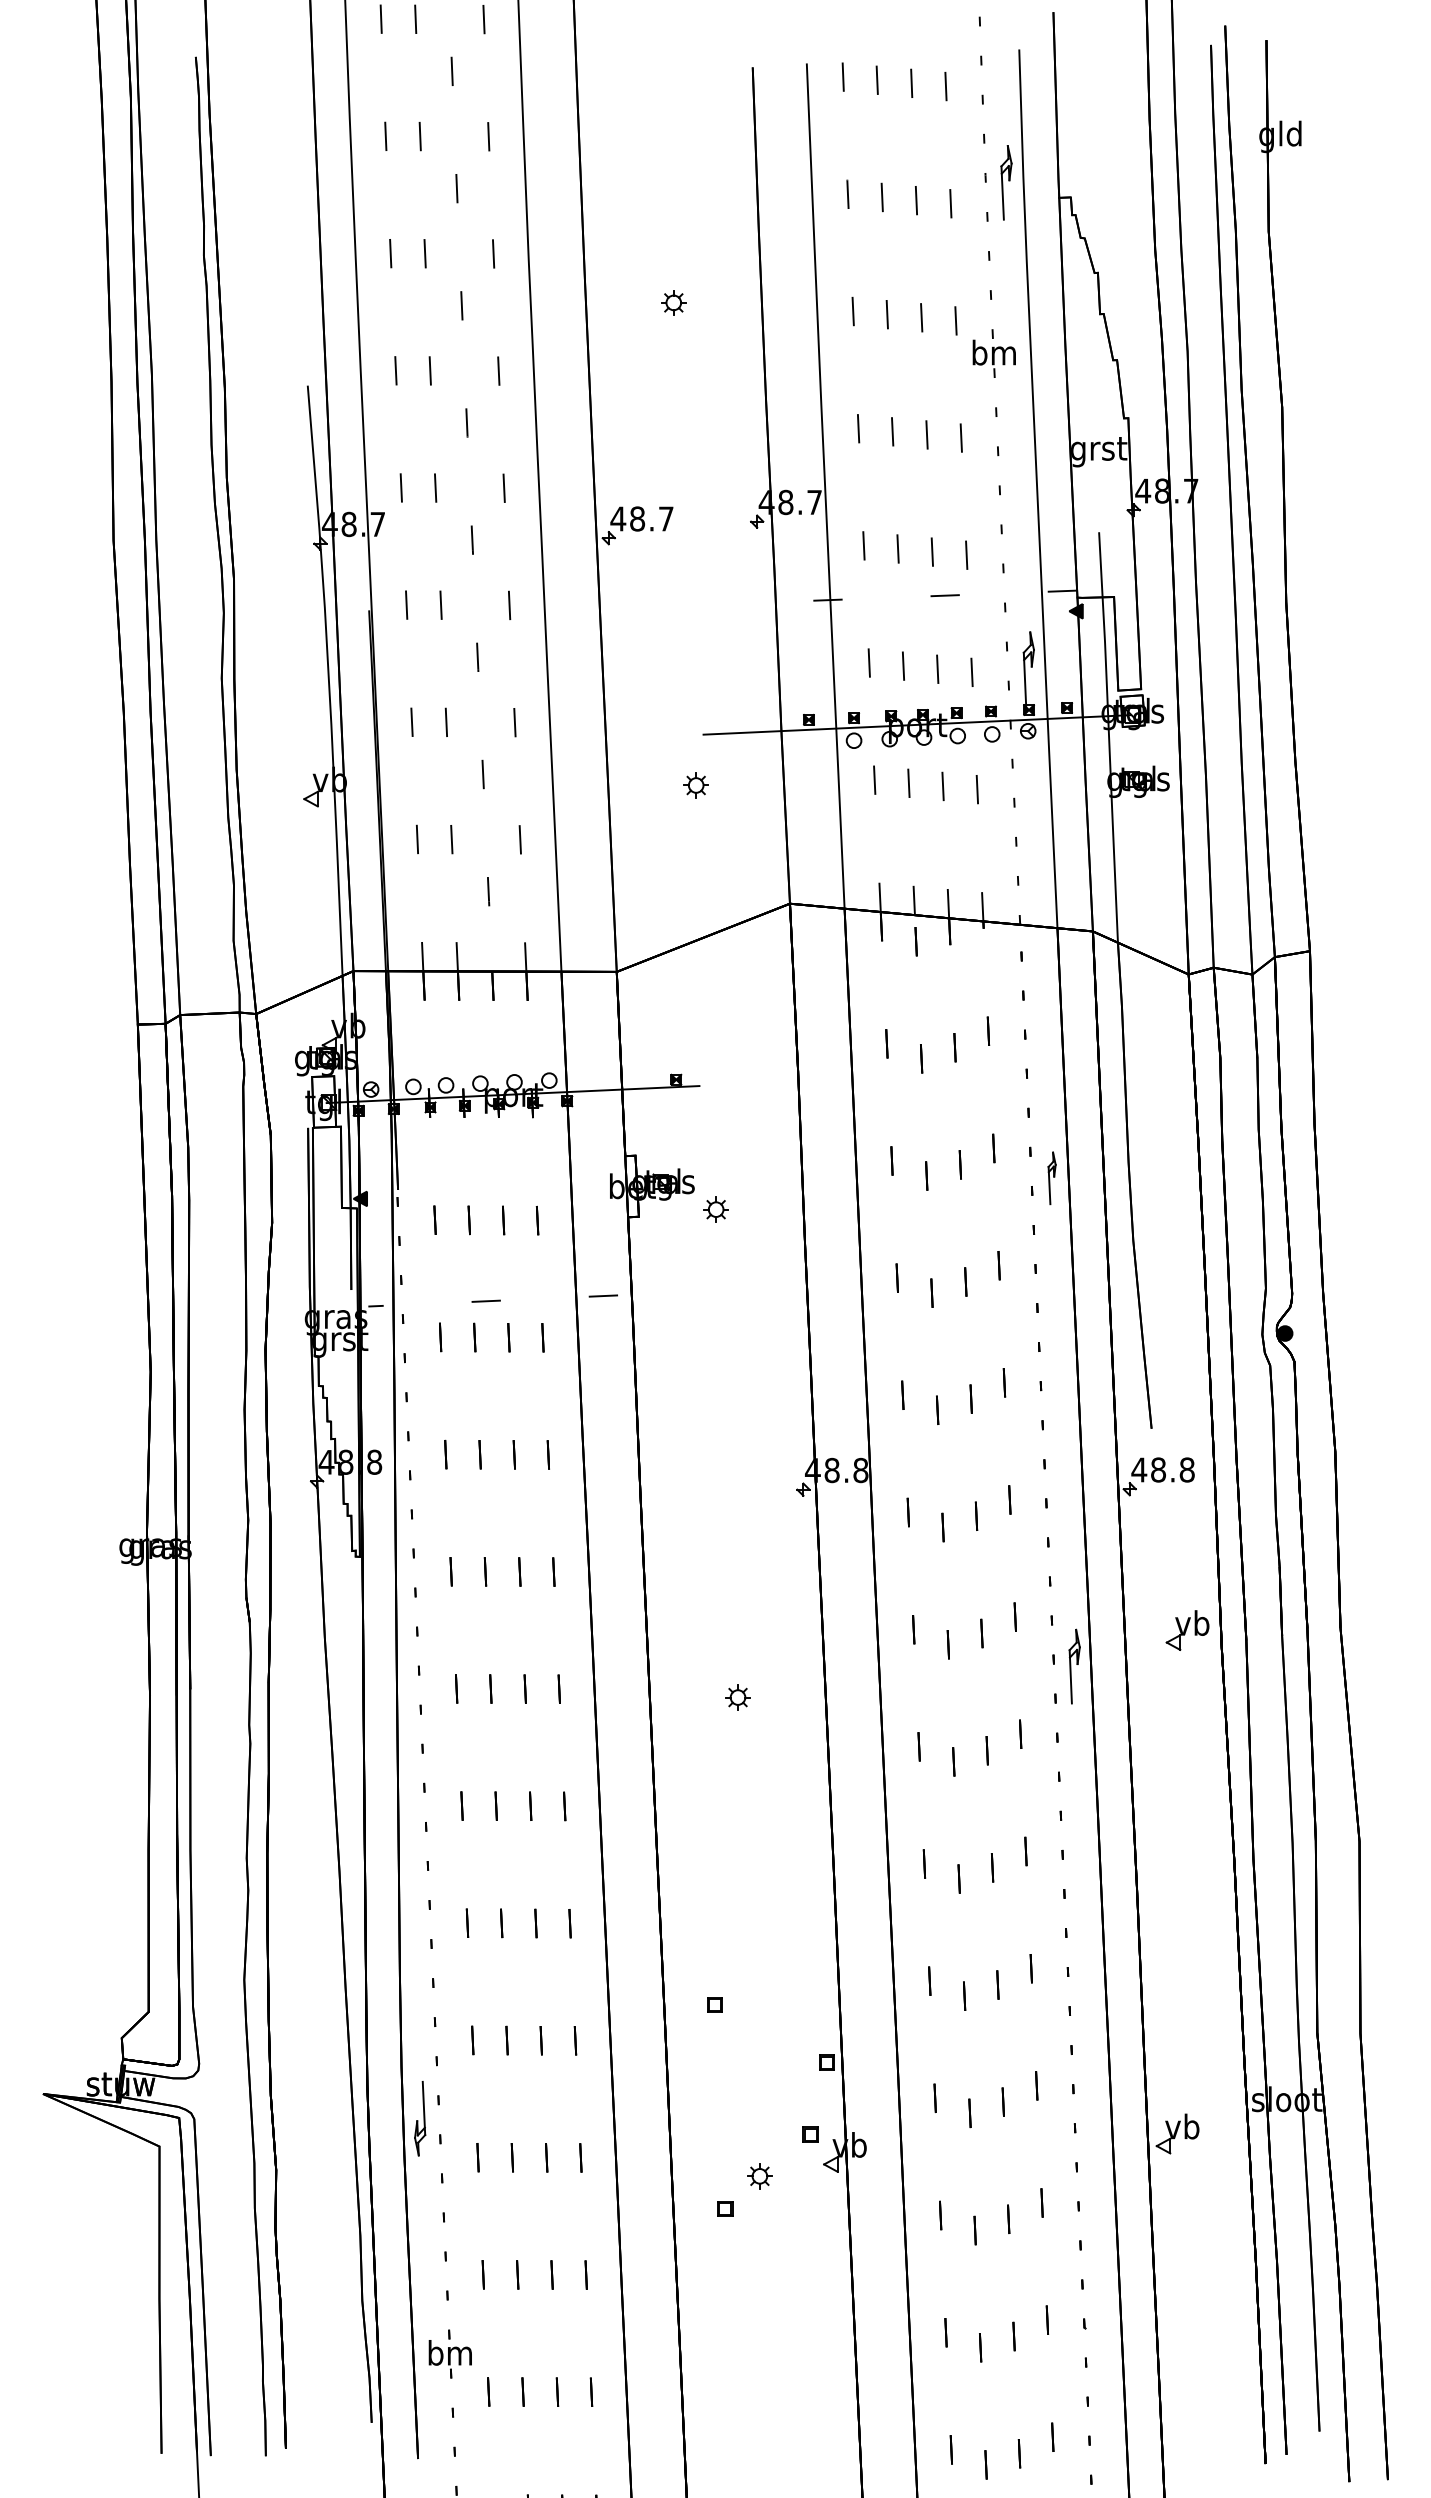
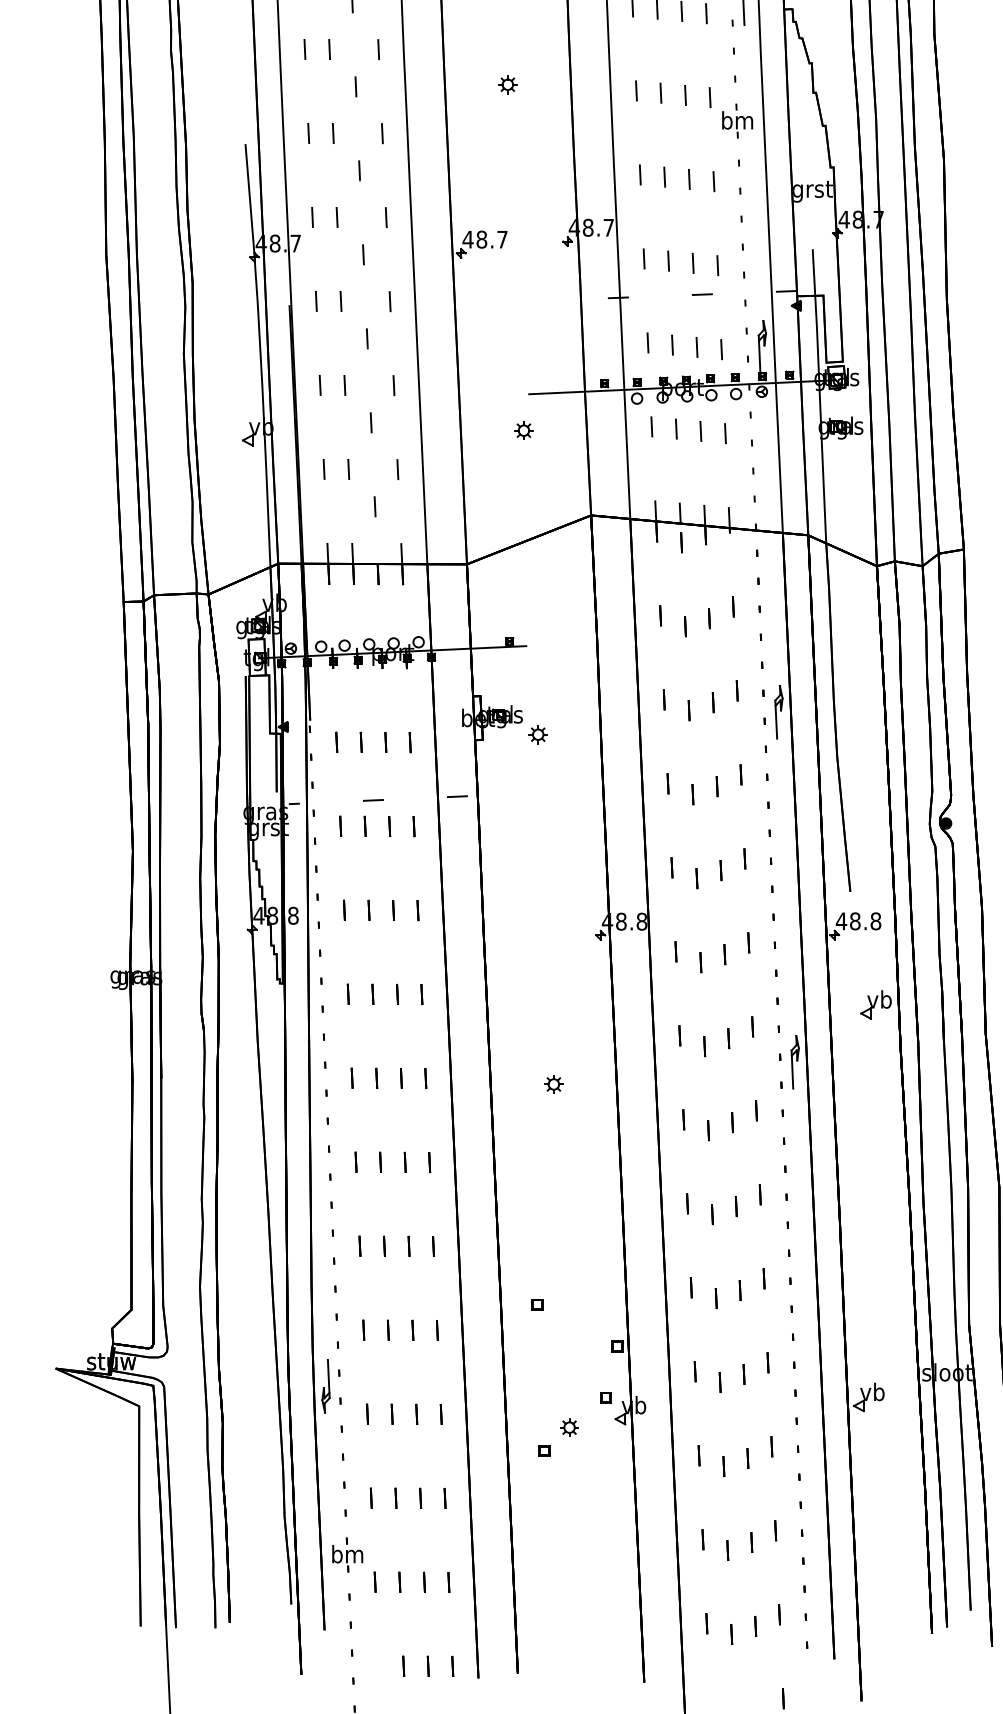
part: (1052, 1178) -> (779, 712), size x1.43
part: (1187, 1630) -> (876, 1004), moved

